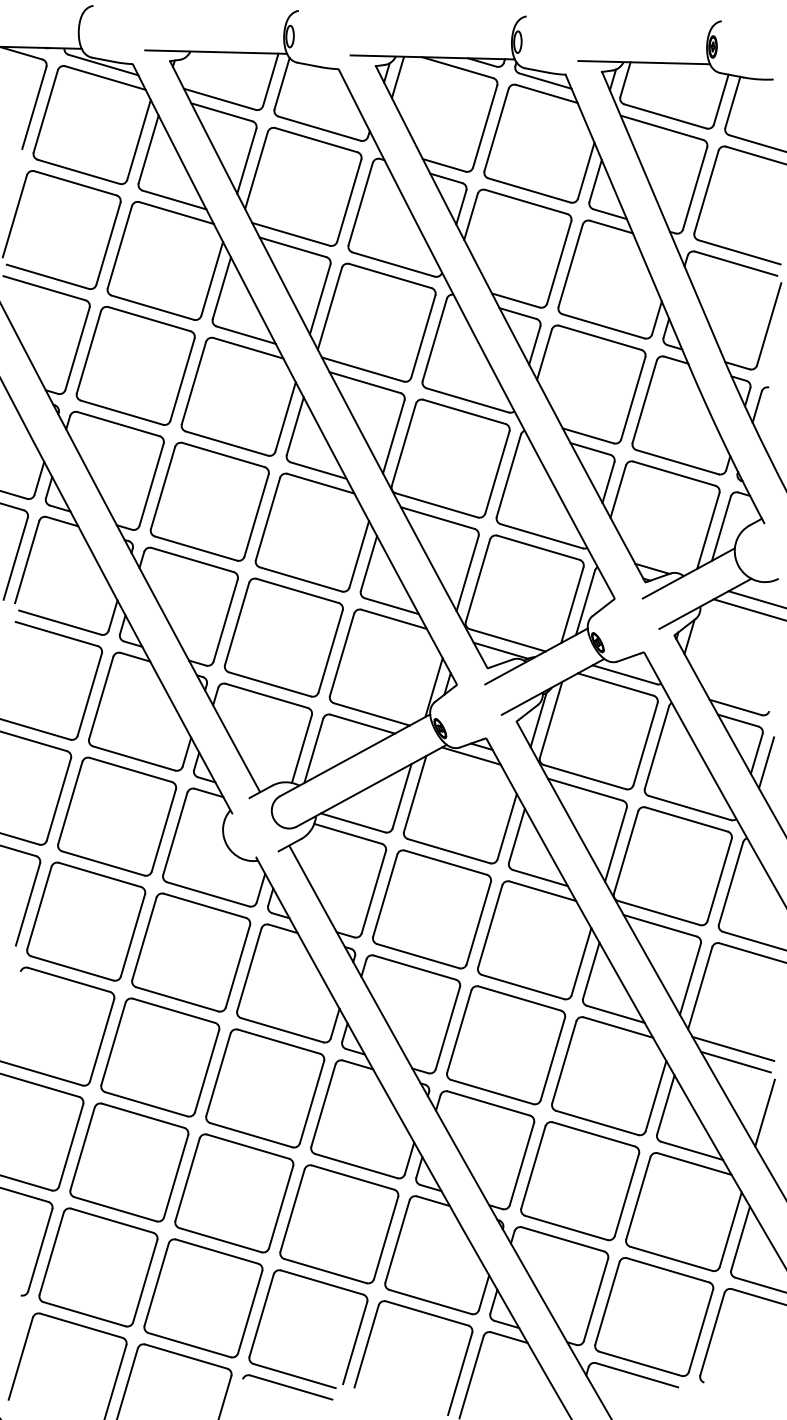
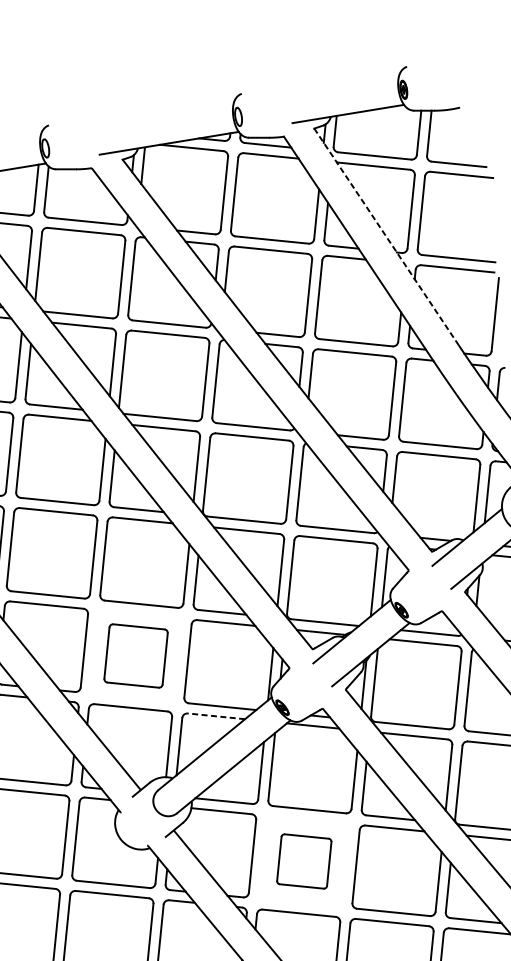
line: (661, 211) -> (386, 236), solid -> dashed
part: (283, 637) -> (135, 655), size x0.7
line: (362, 724) -> (216, 716), solid -> dashed
part: (431, 909) -> (303, 861), size x0.6

